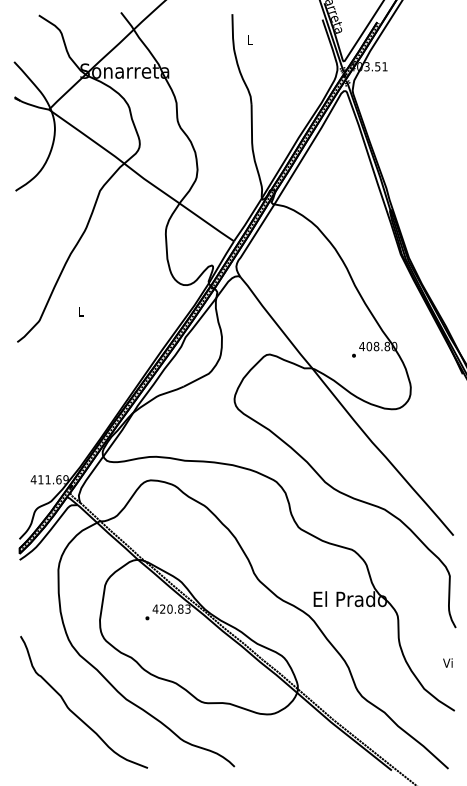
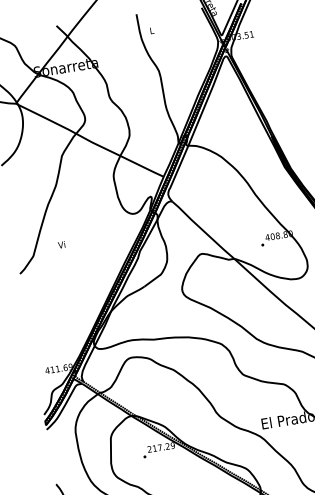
text: (80, 311) -> (61, 244), L -> Vi
text: (171, 608) -> (161, 447), 420.83 -> 217.29

